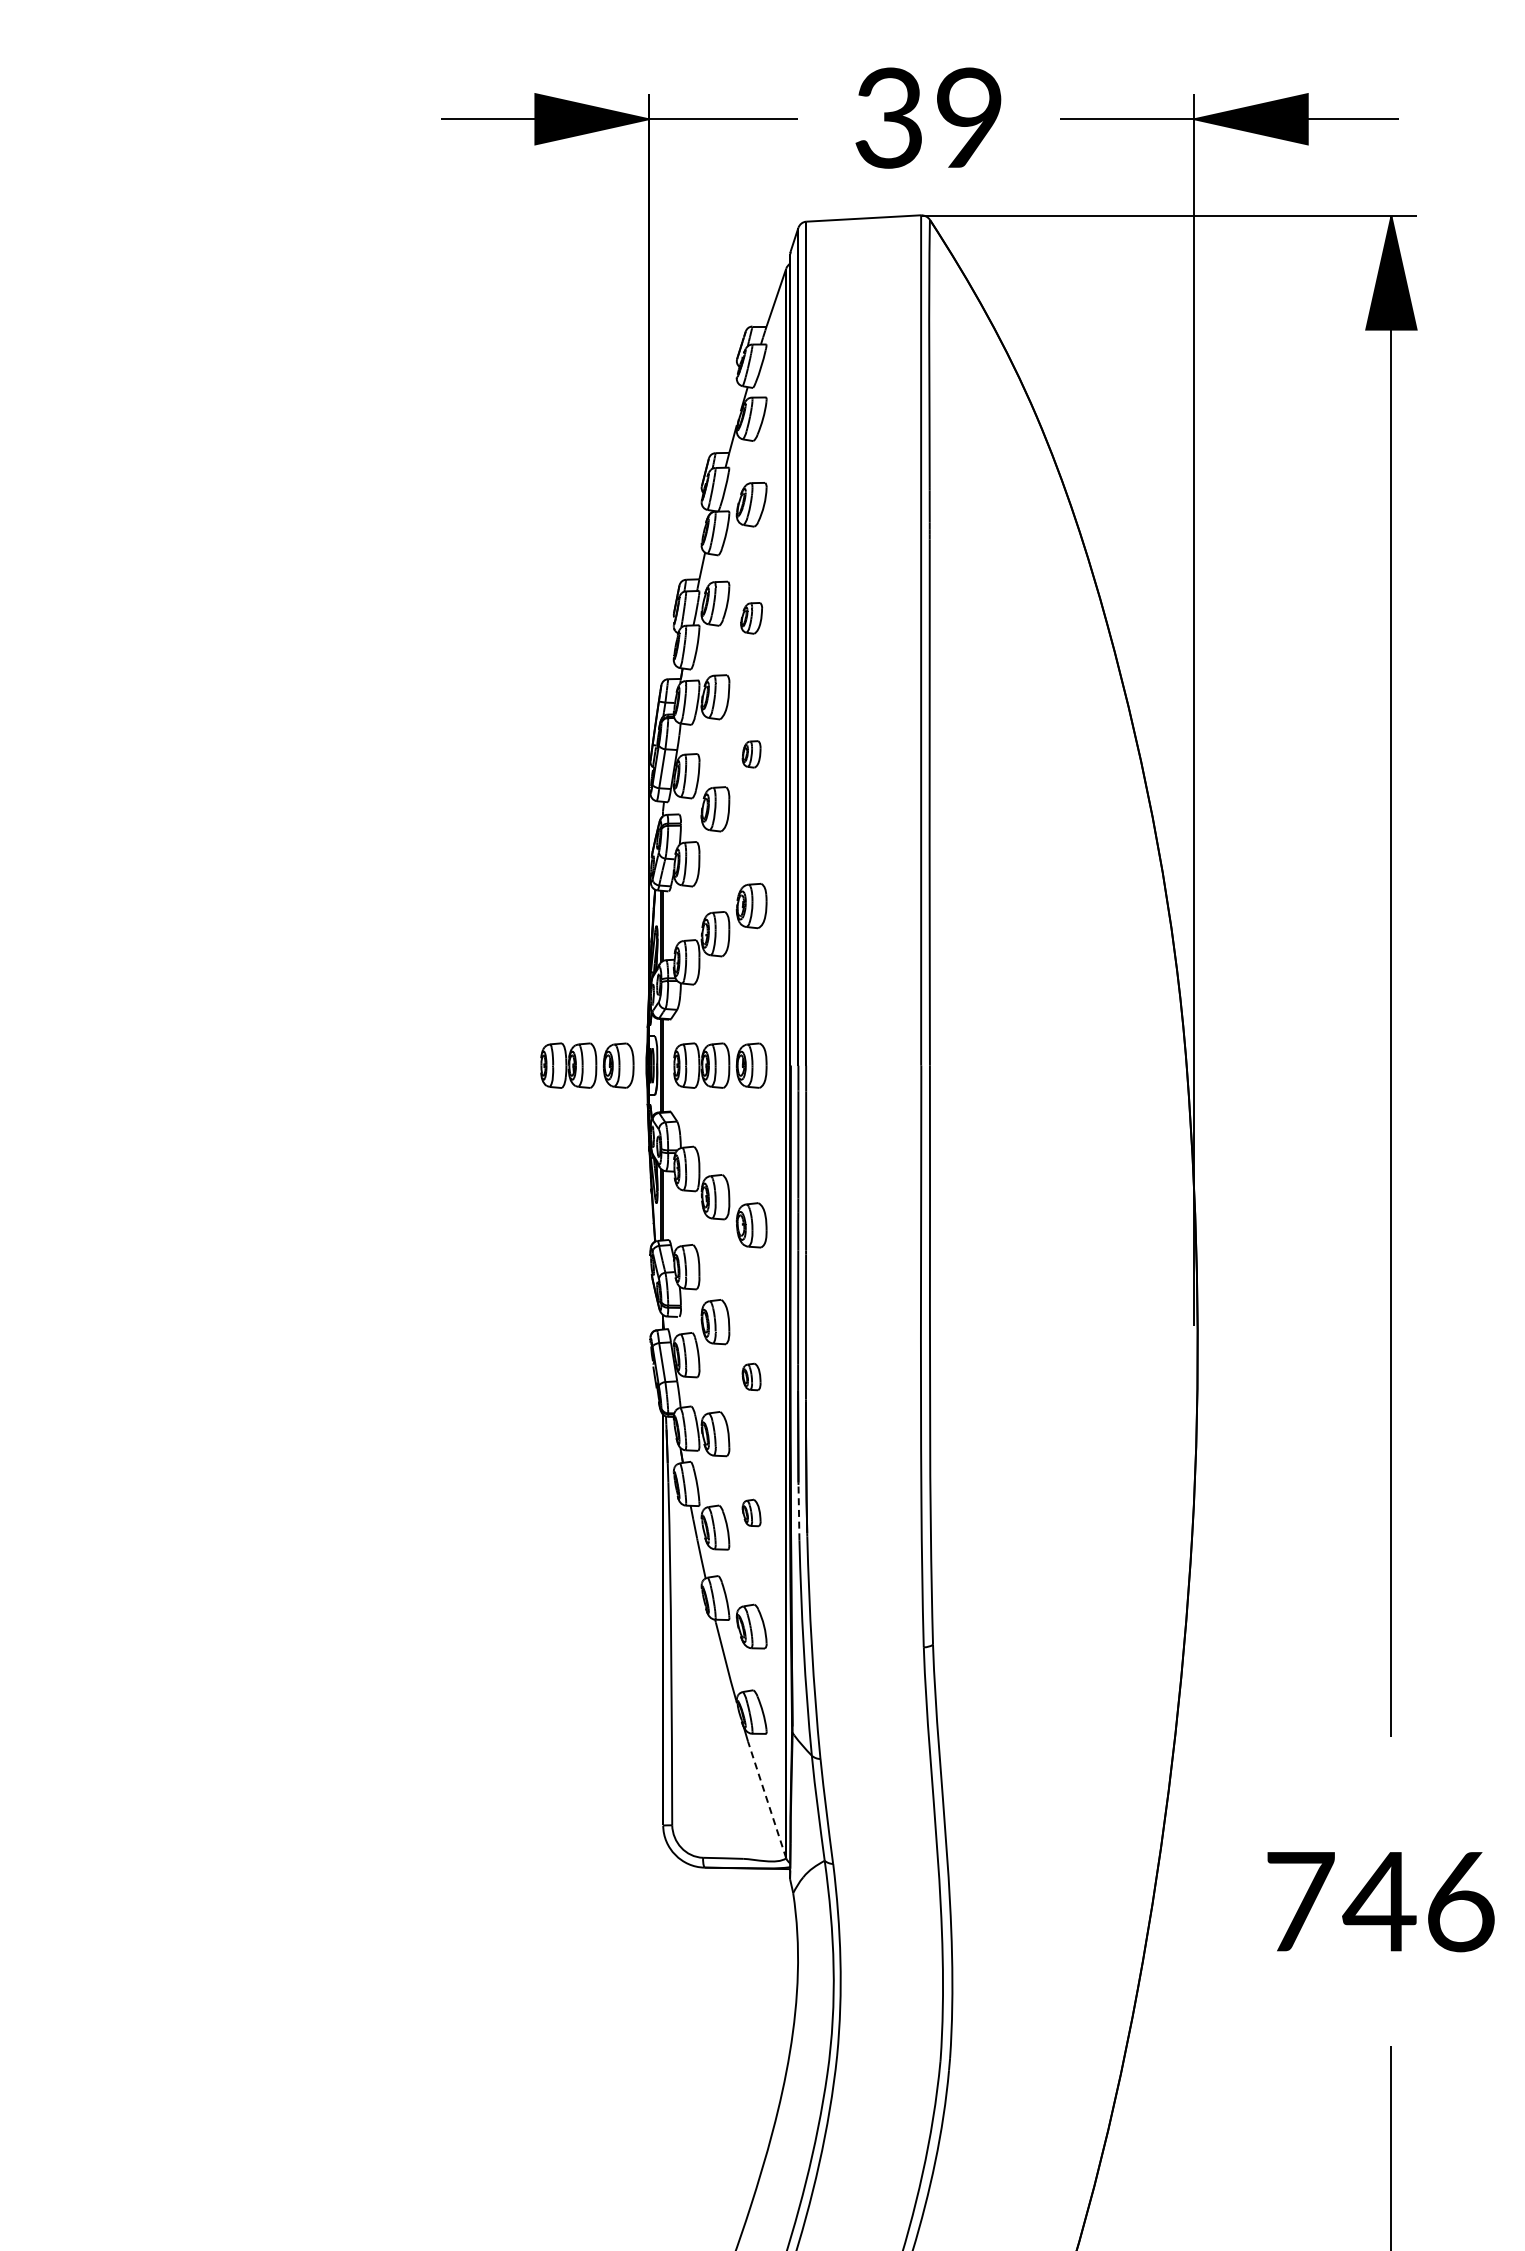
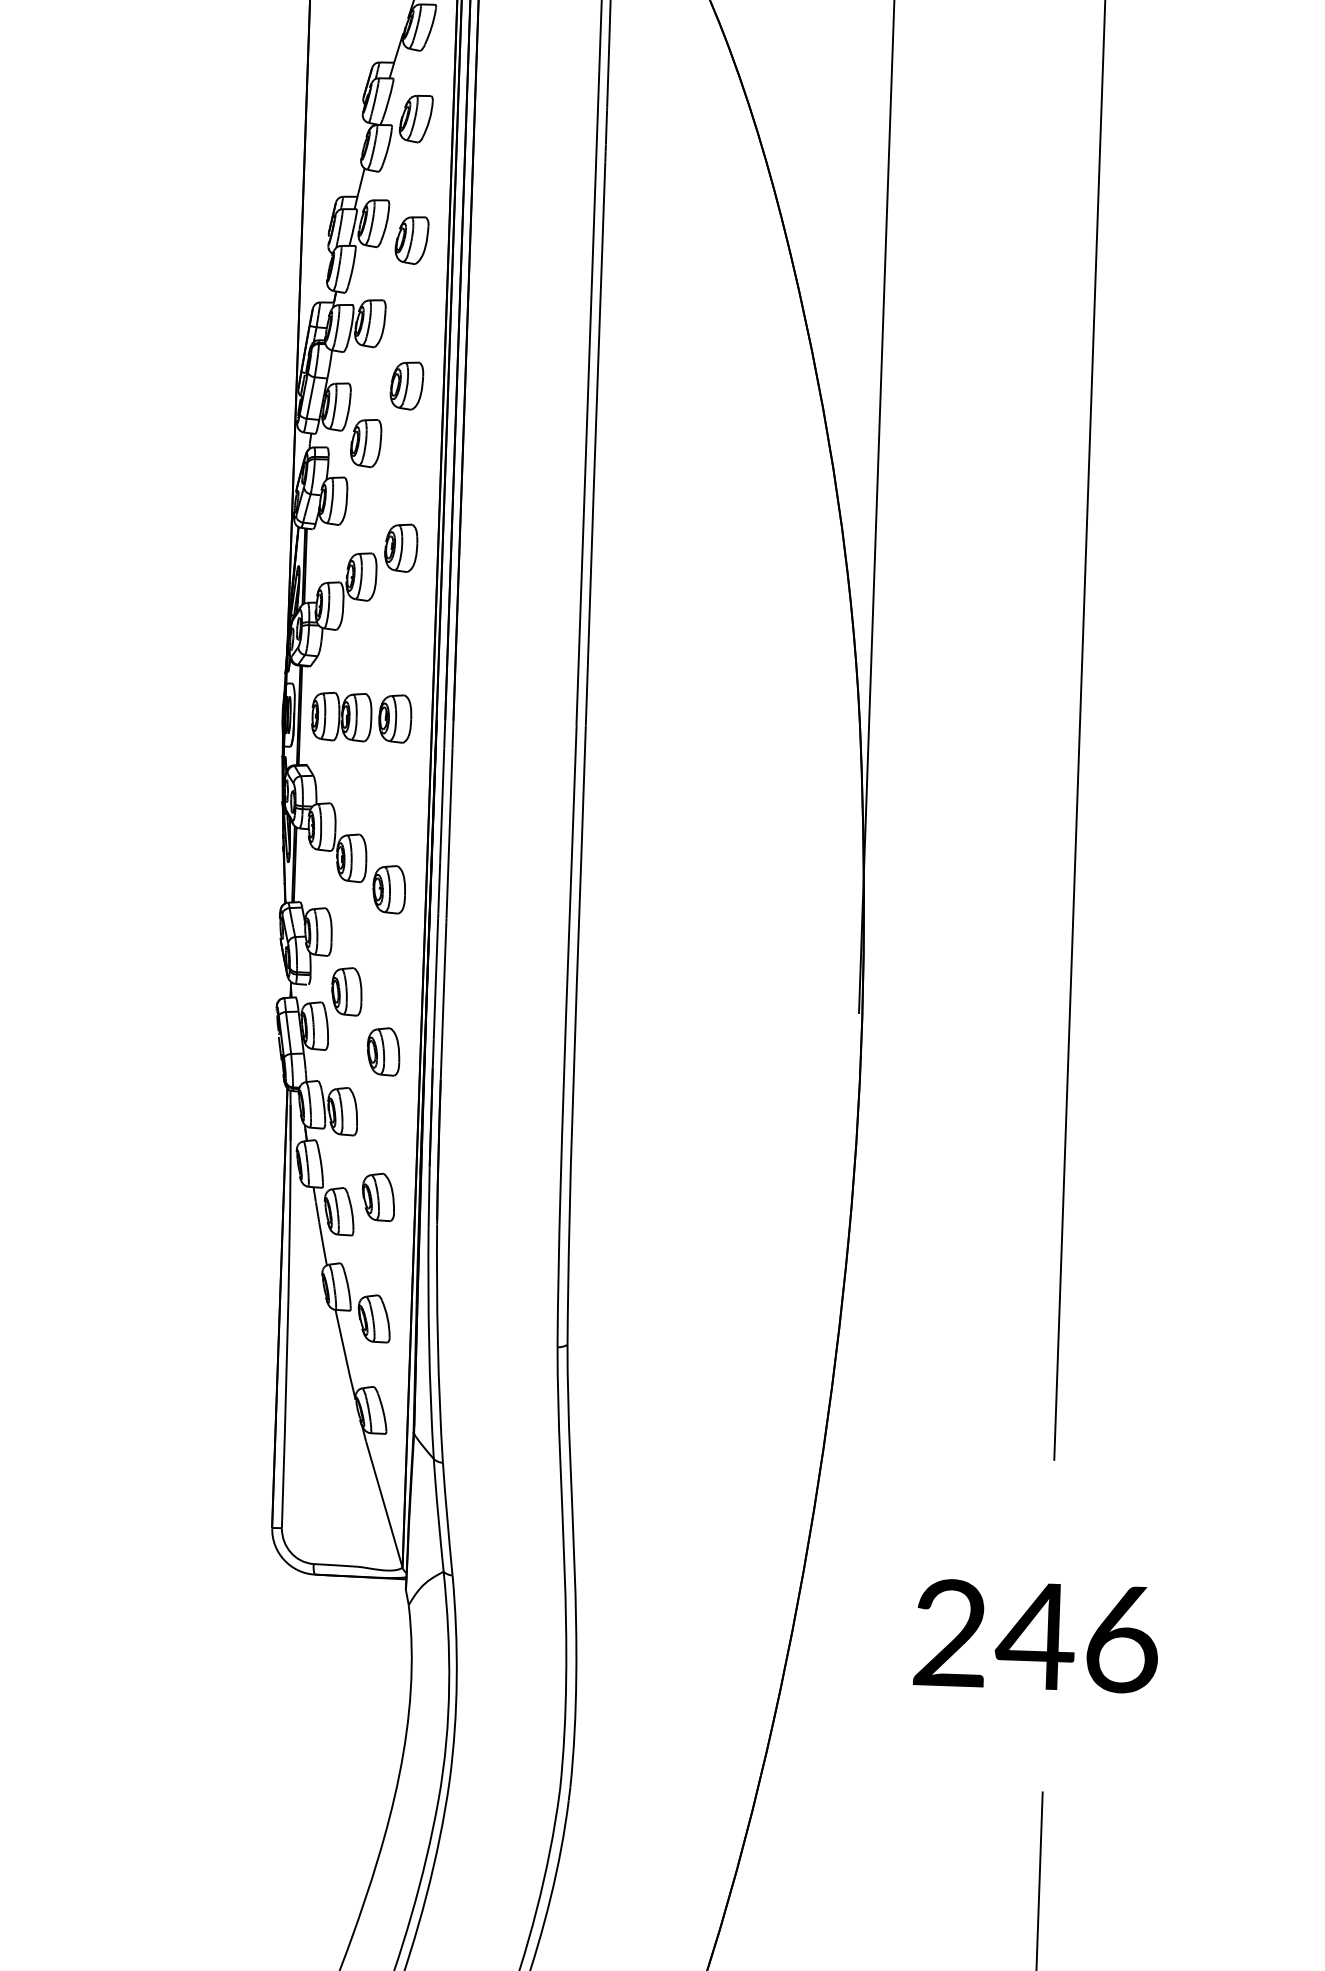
part: (751, 618) -> (411, 240), size x1.43
part: (751, 754) -> (406, 386), size x1.67
part: (587, 1065) -> (219, 712), removed
part: (751, 1376) -> (383, 1051), size x1.67
part: (751, 1512) -> (378, 1196), size x1.67
line: (798, 1512) -> (428, 1198), dashed -> solid
line: (767, 1799) -> (384, 1504), dashed -> solid
text: (1300, 1901) -> (950, 1633), 746 -> 246

